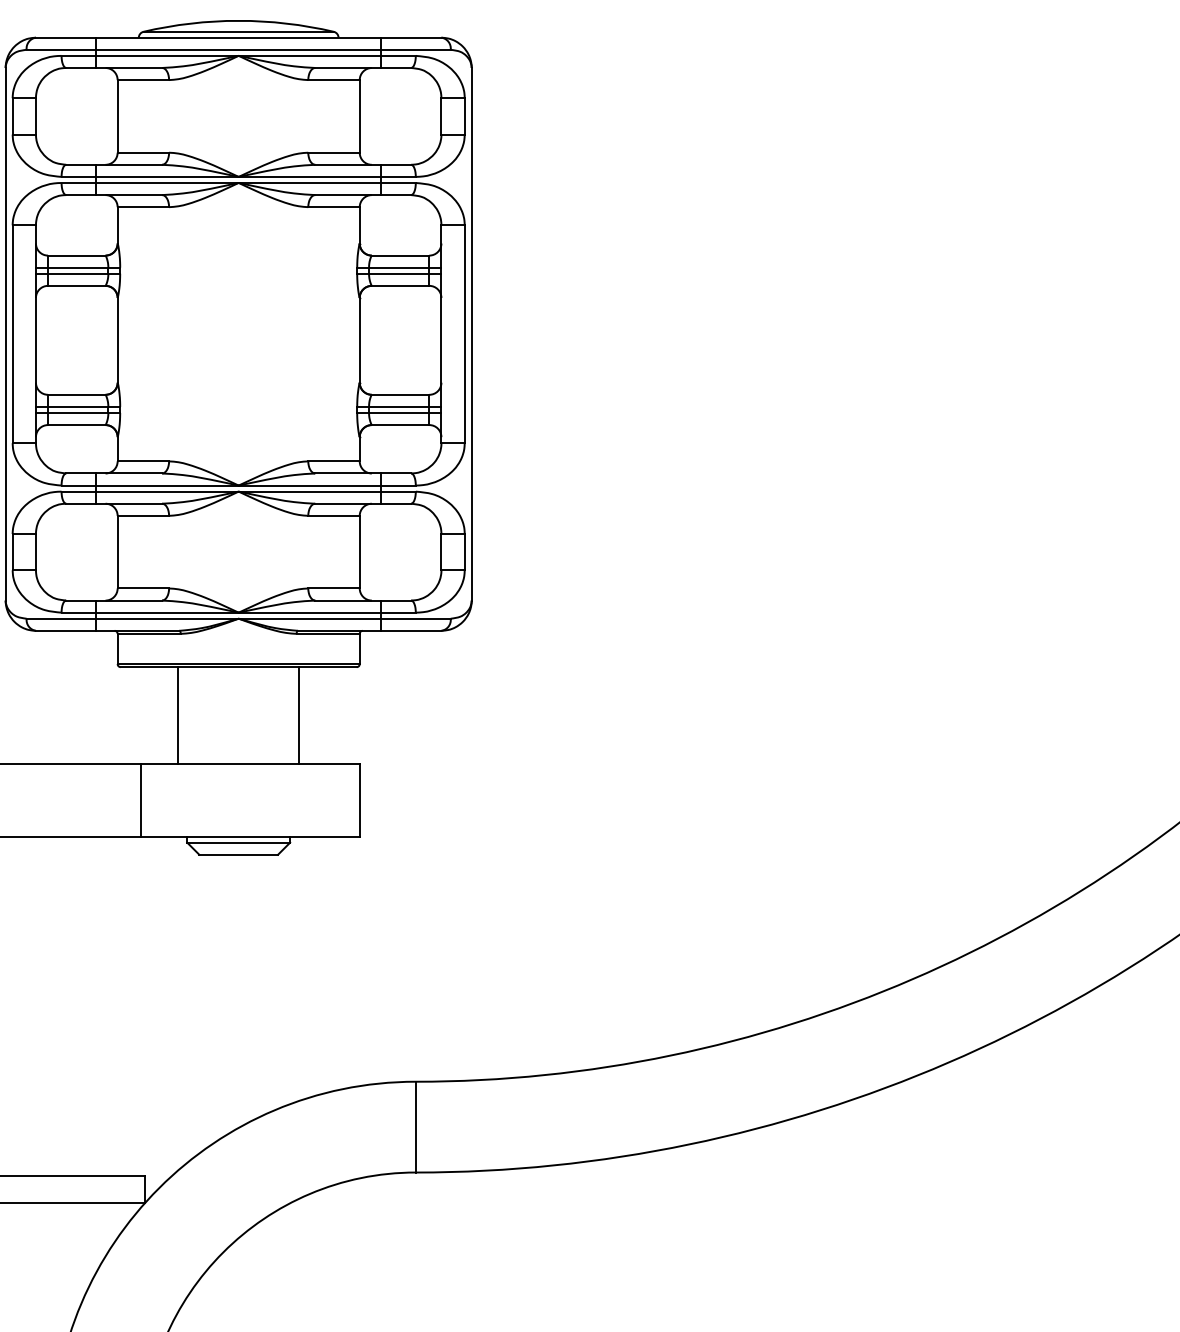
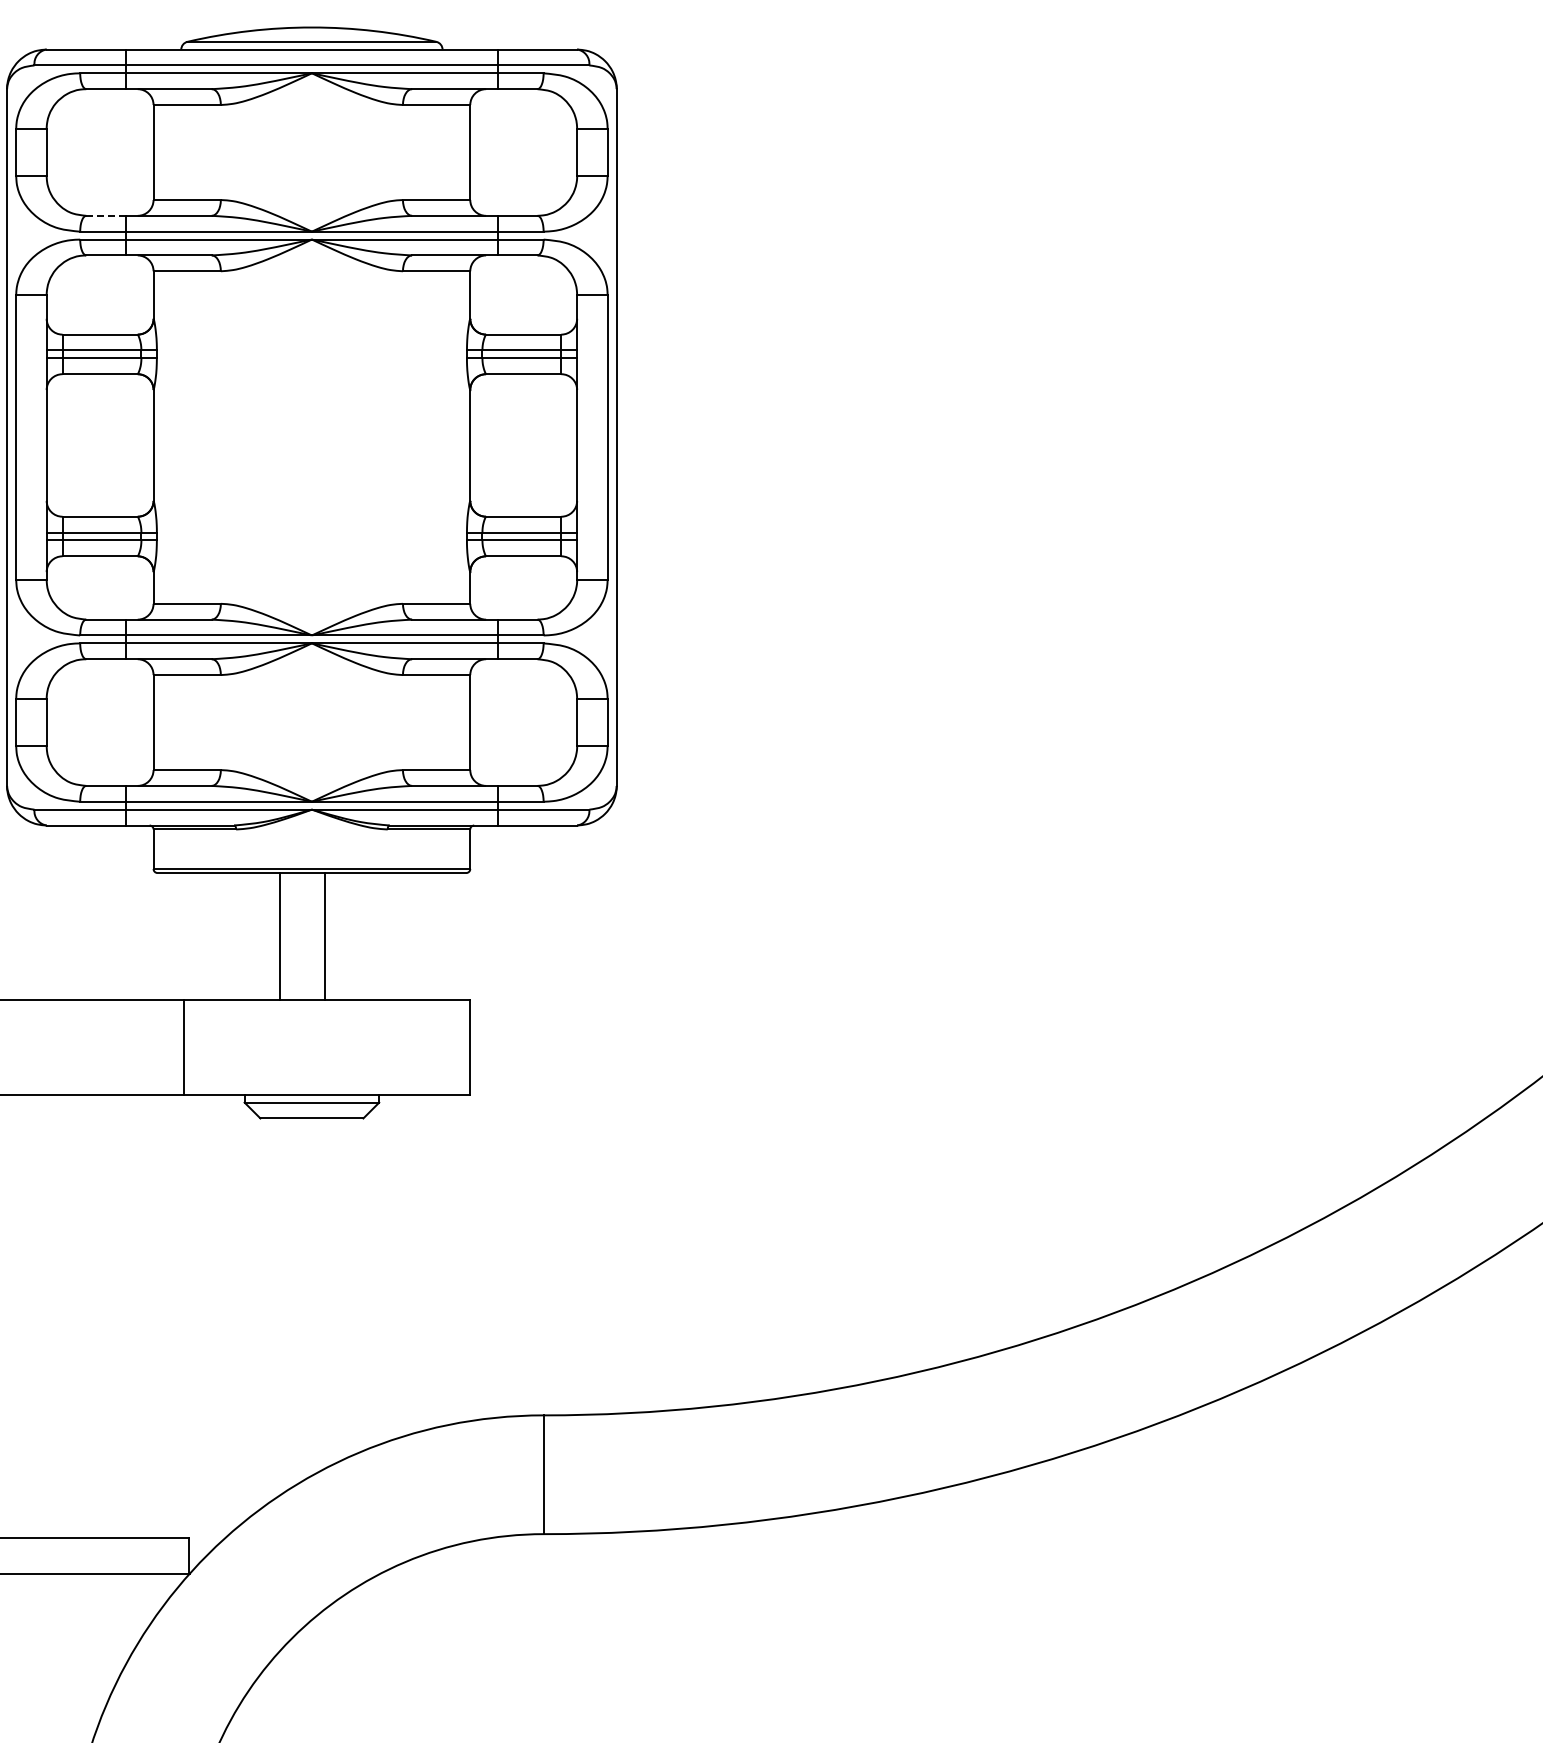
line: (81, 164) -> (106, 215), solid -> dashed
line: (177, 715) -> (279, 936), moved
line: (299, 715) -> (325, 936), moved

